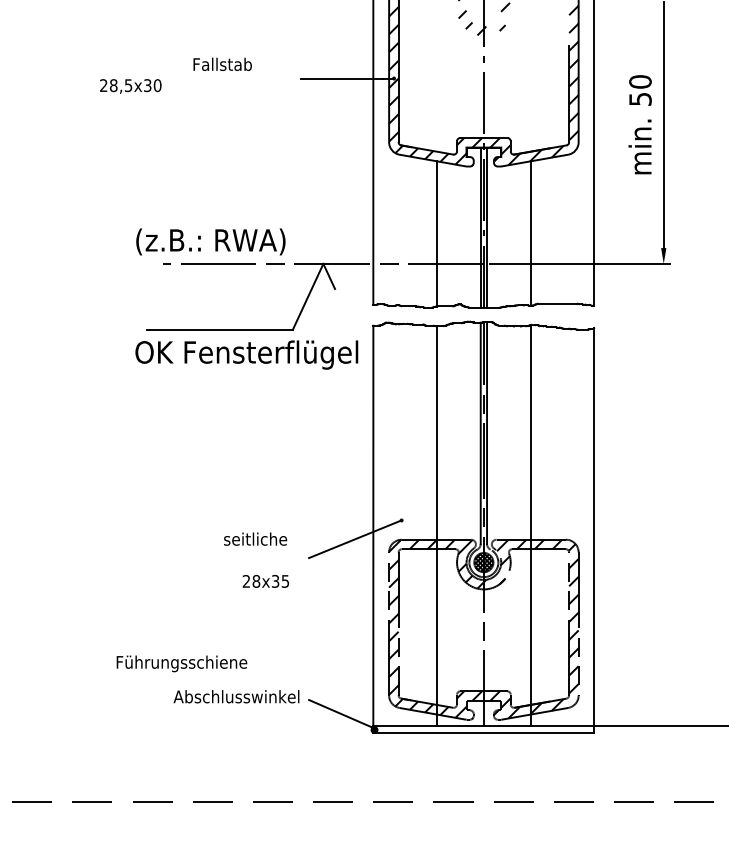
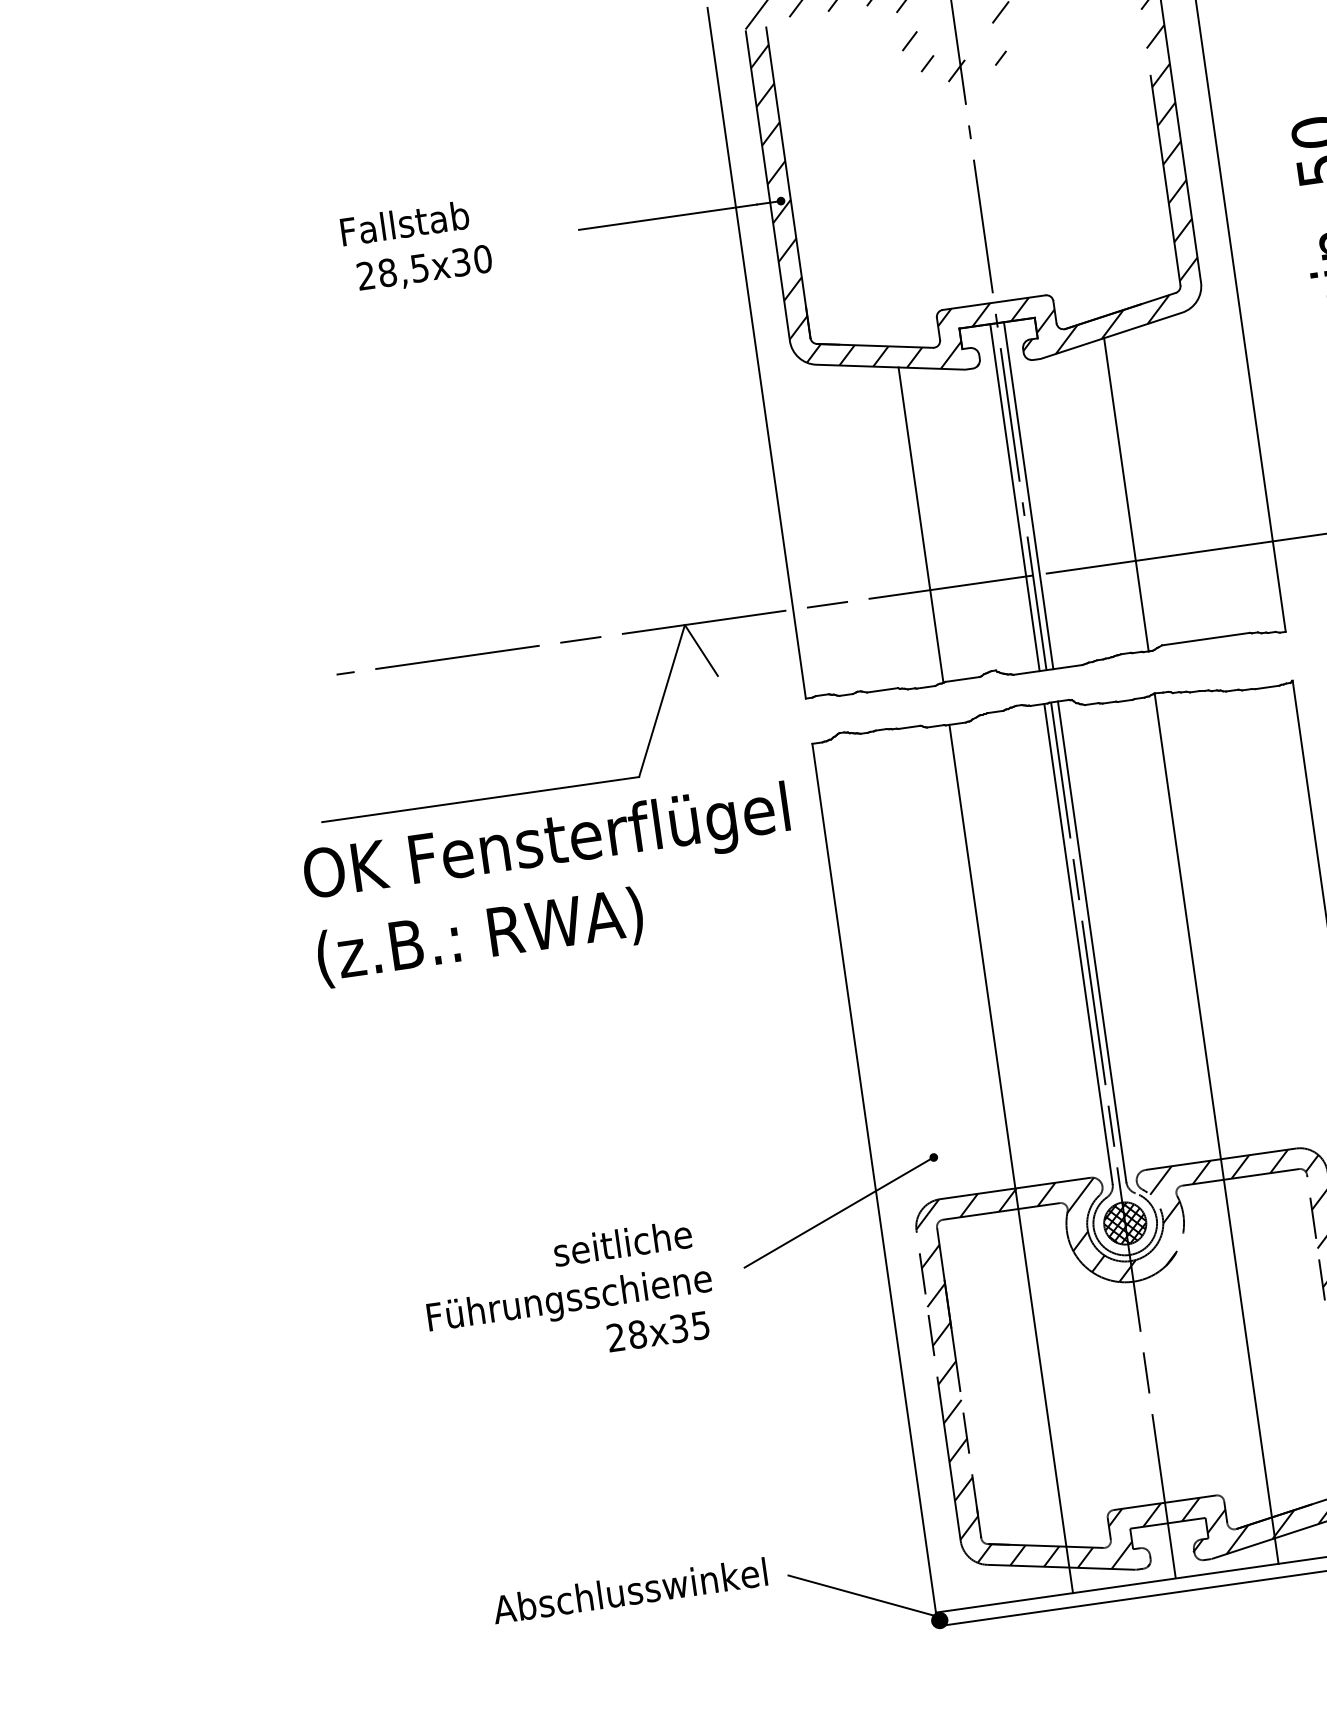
text: (130, 86) -> (424, 269), moved
text: (210, 241) -> (479, 936), moved
text: (181, 663) -> (568, 1300), moved

